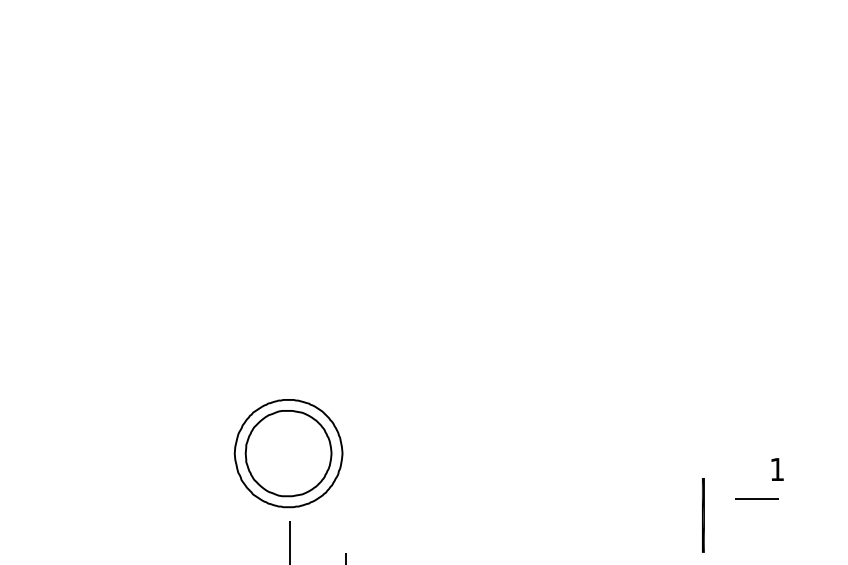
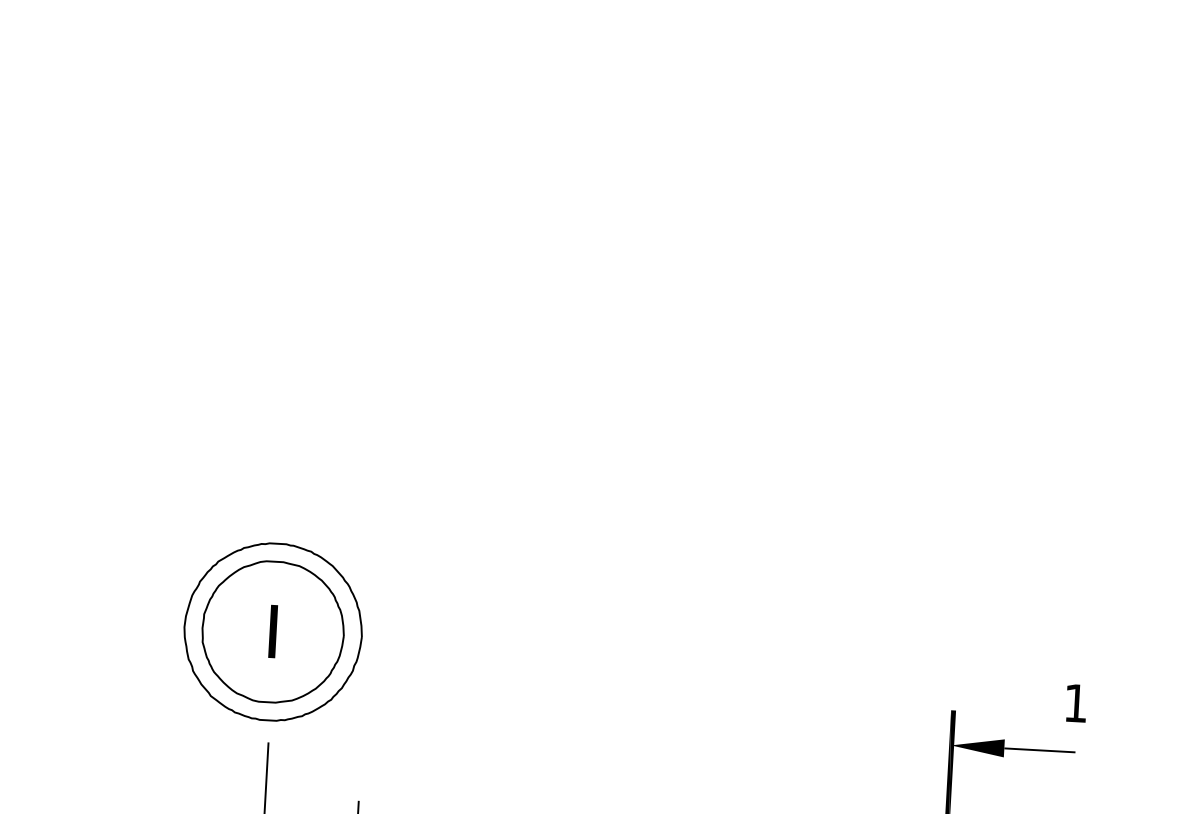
fill: (288, 453) -> (272, 631), added
fill: (719, 498) -> (978, 745), added

